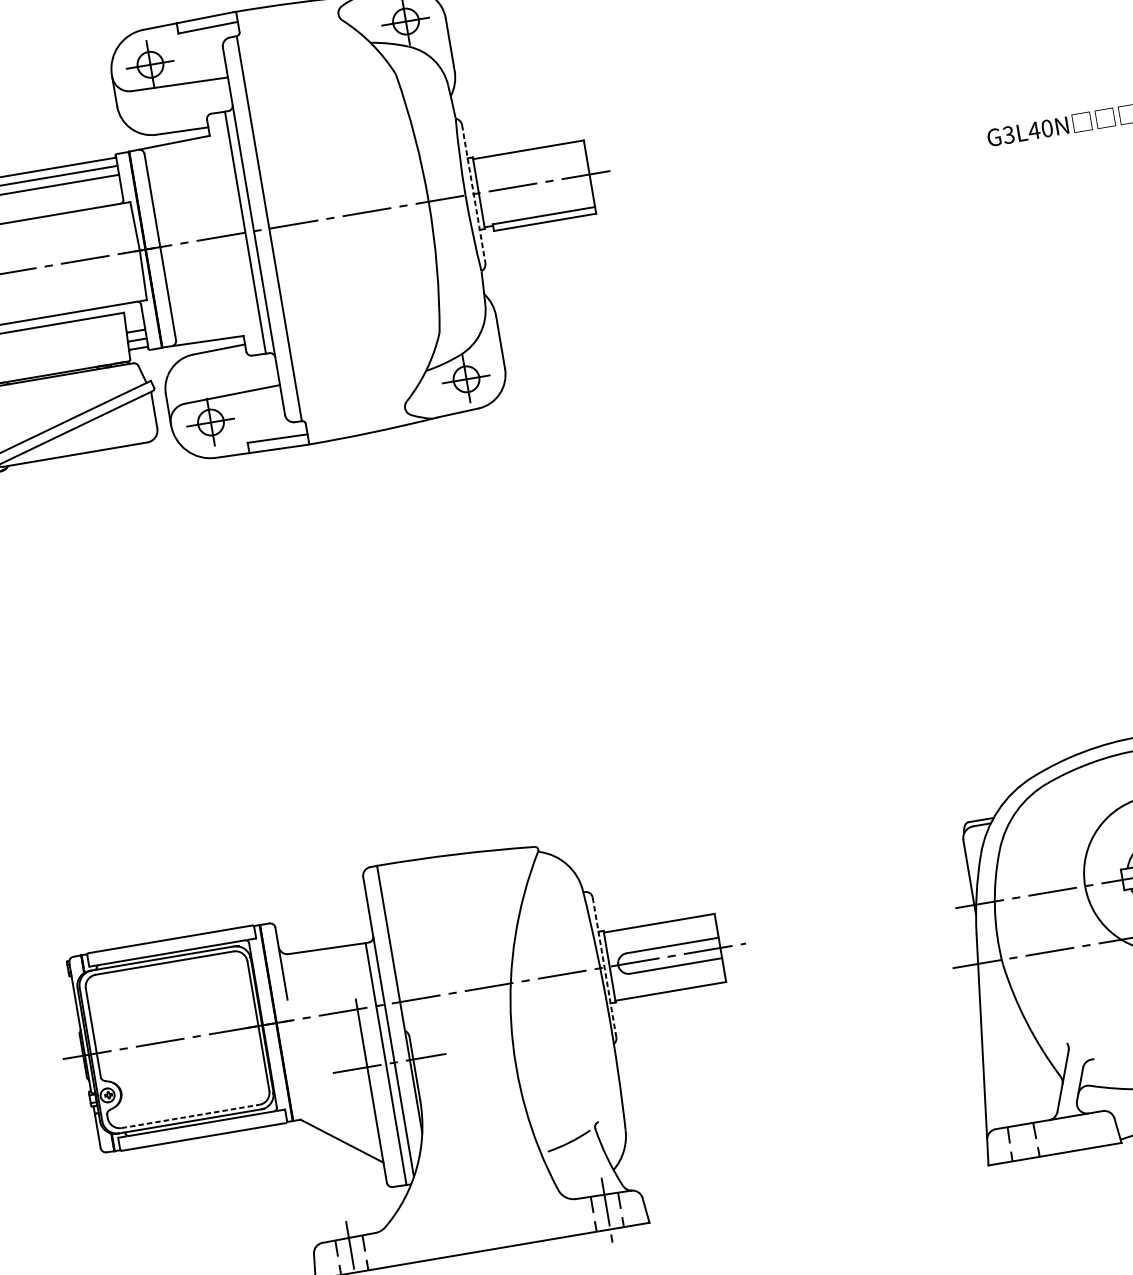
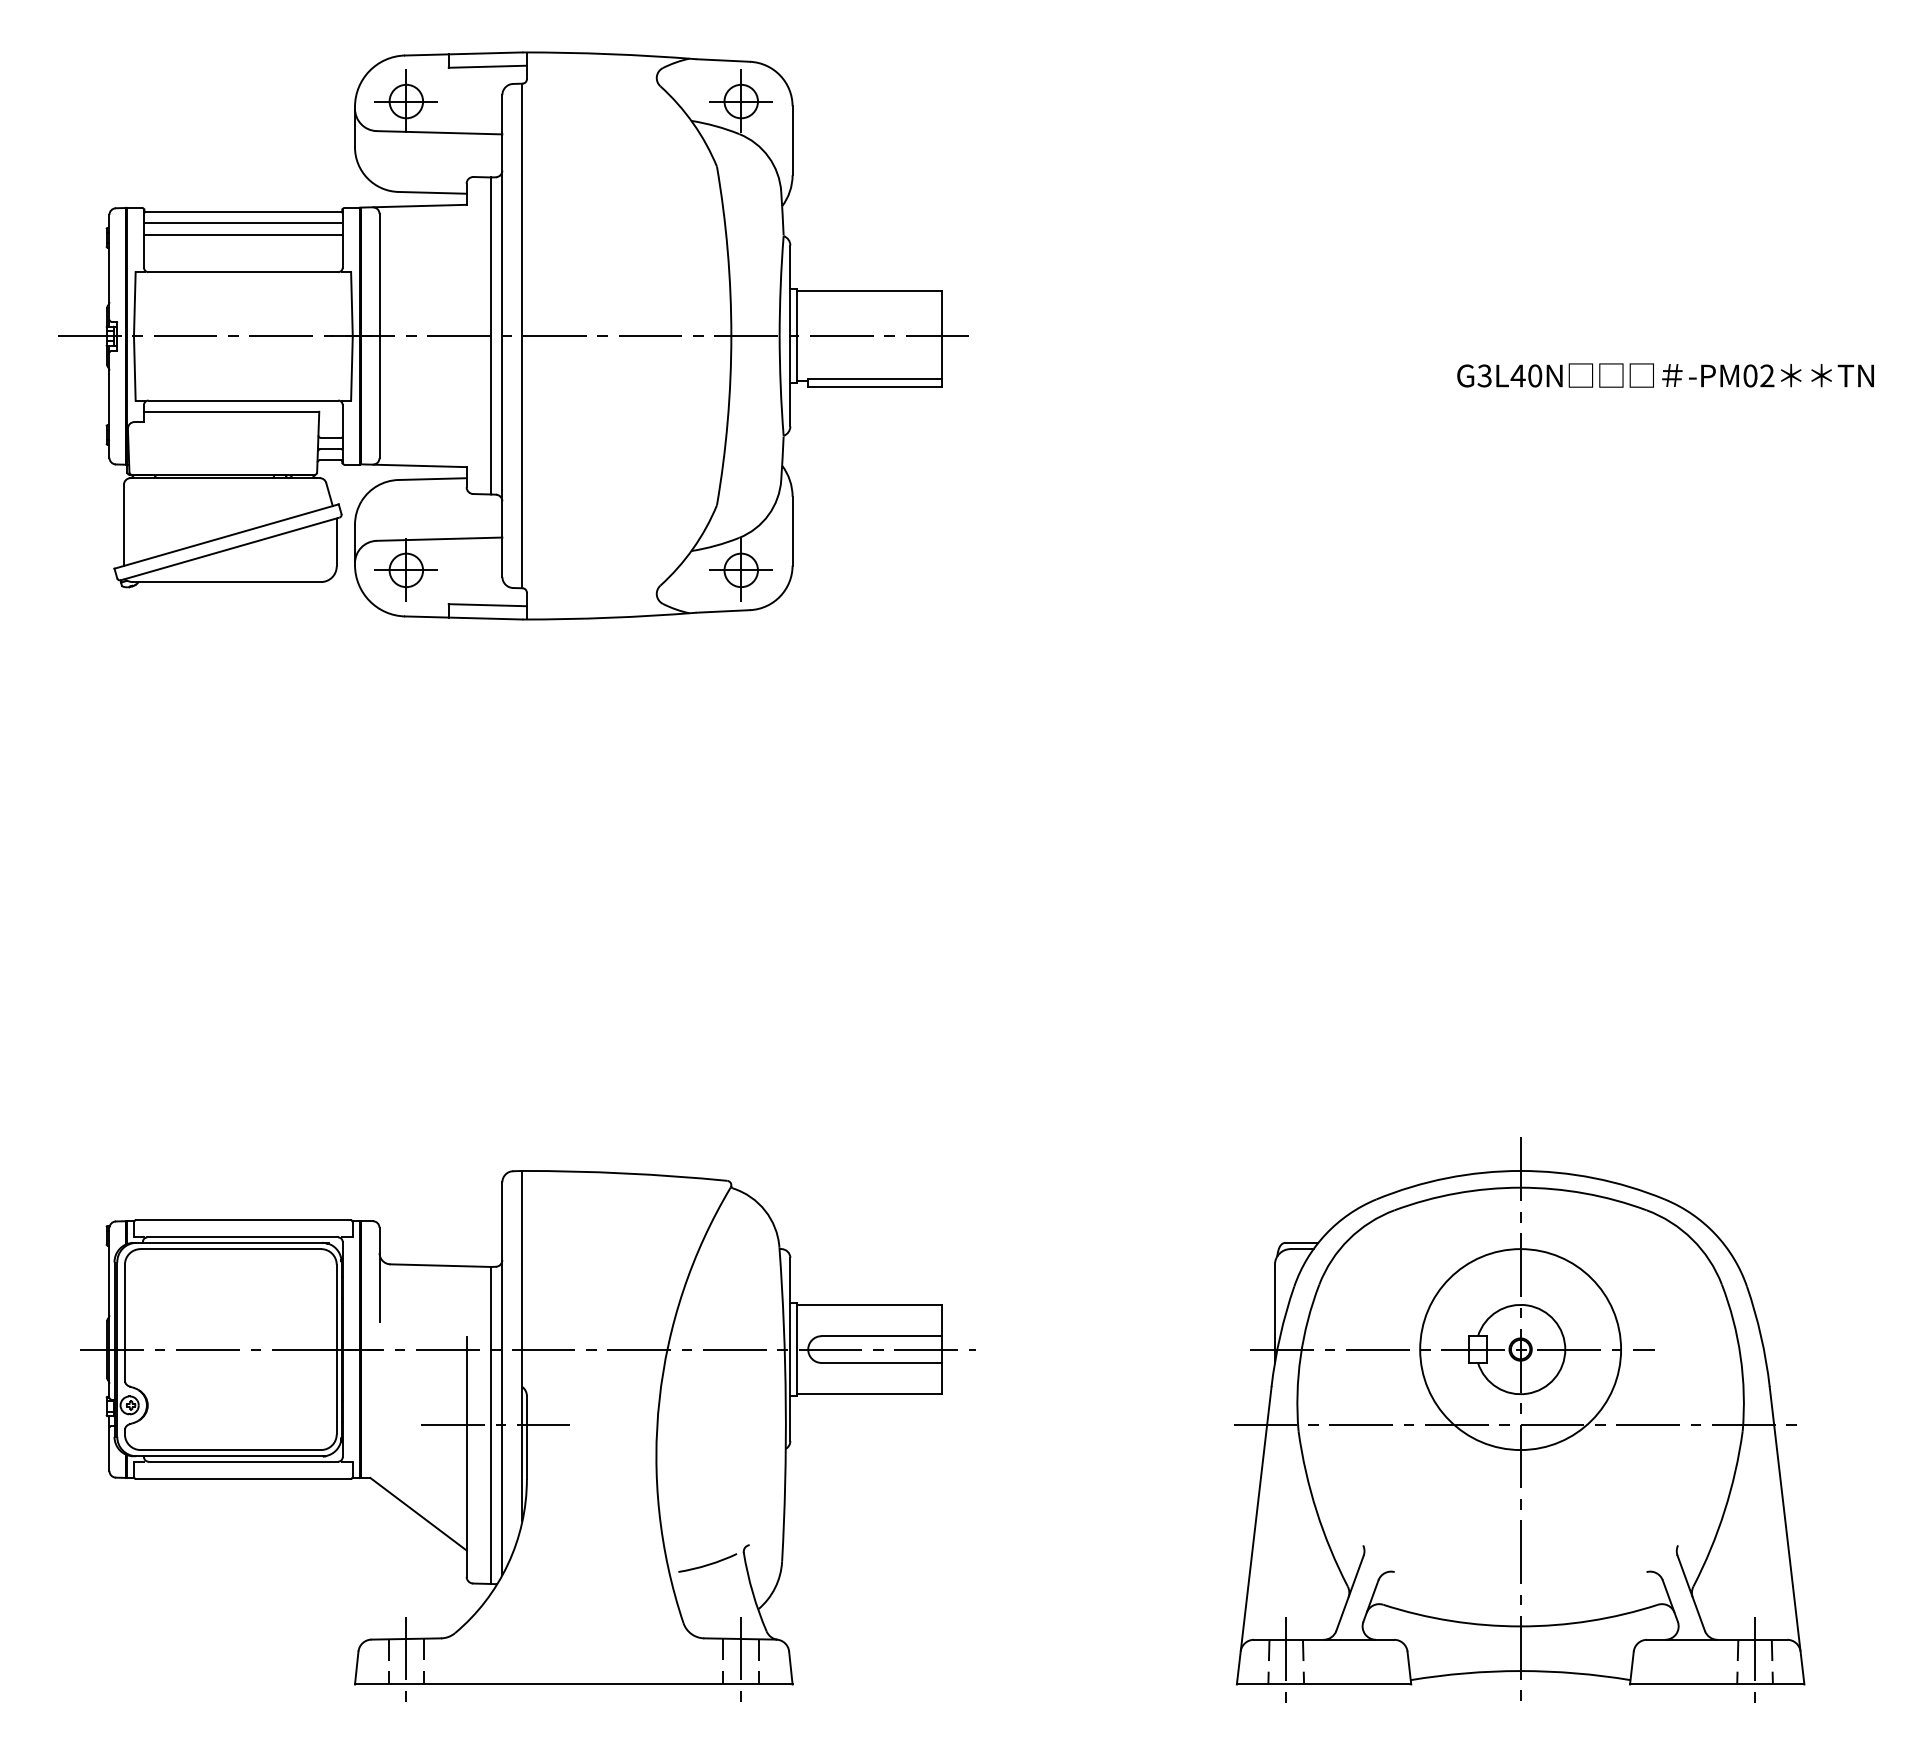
line: (473, 194) -> (790, 336), dashed -> solid
line: (604, 967) -> (790, 1349), dashed -> solid
line: (191, 1116) -> (231, 1450), dashed -> solid
line: (1023, 1141) -> (1286, 1661), added

